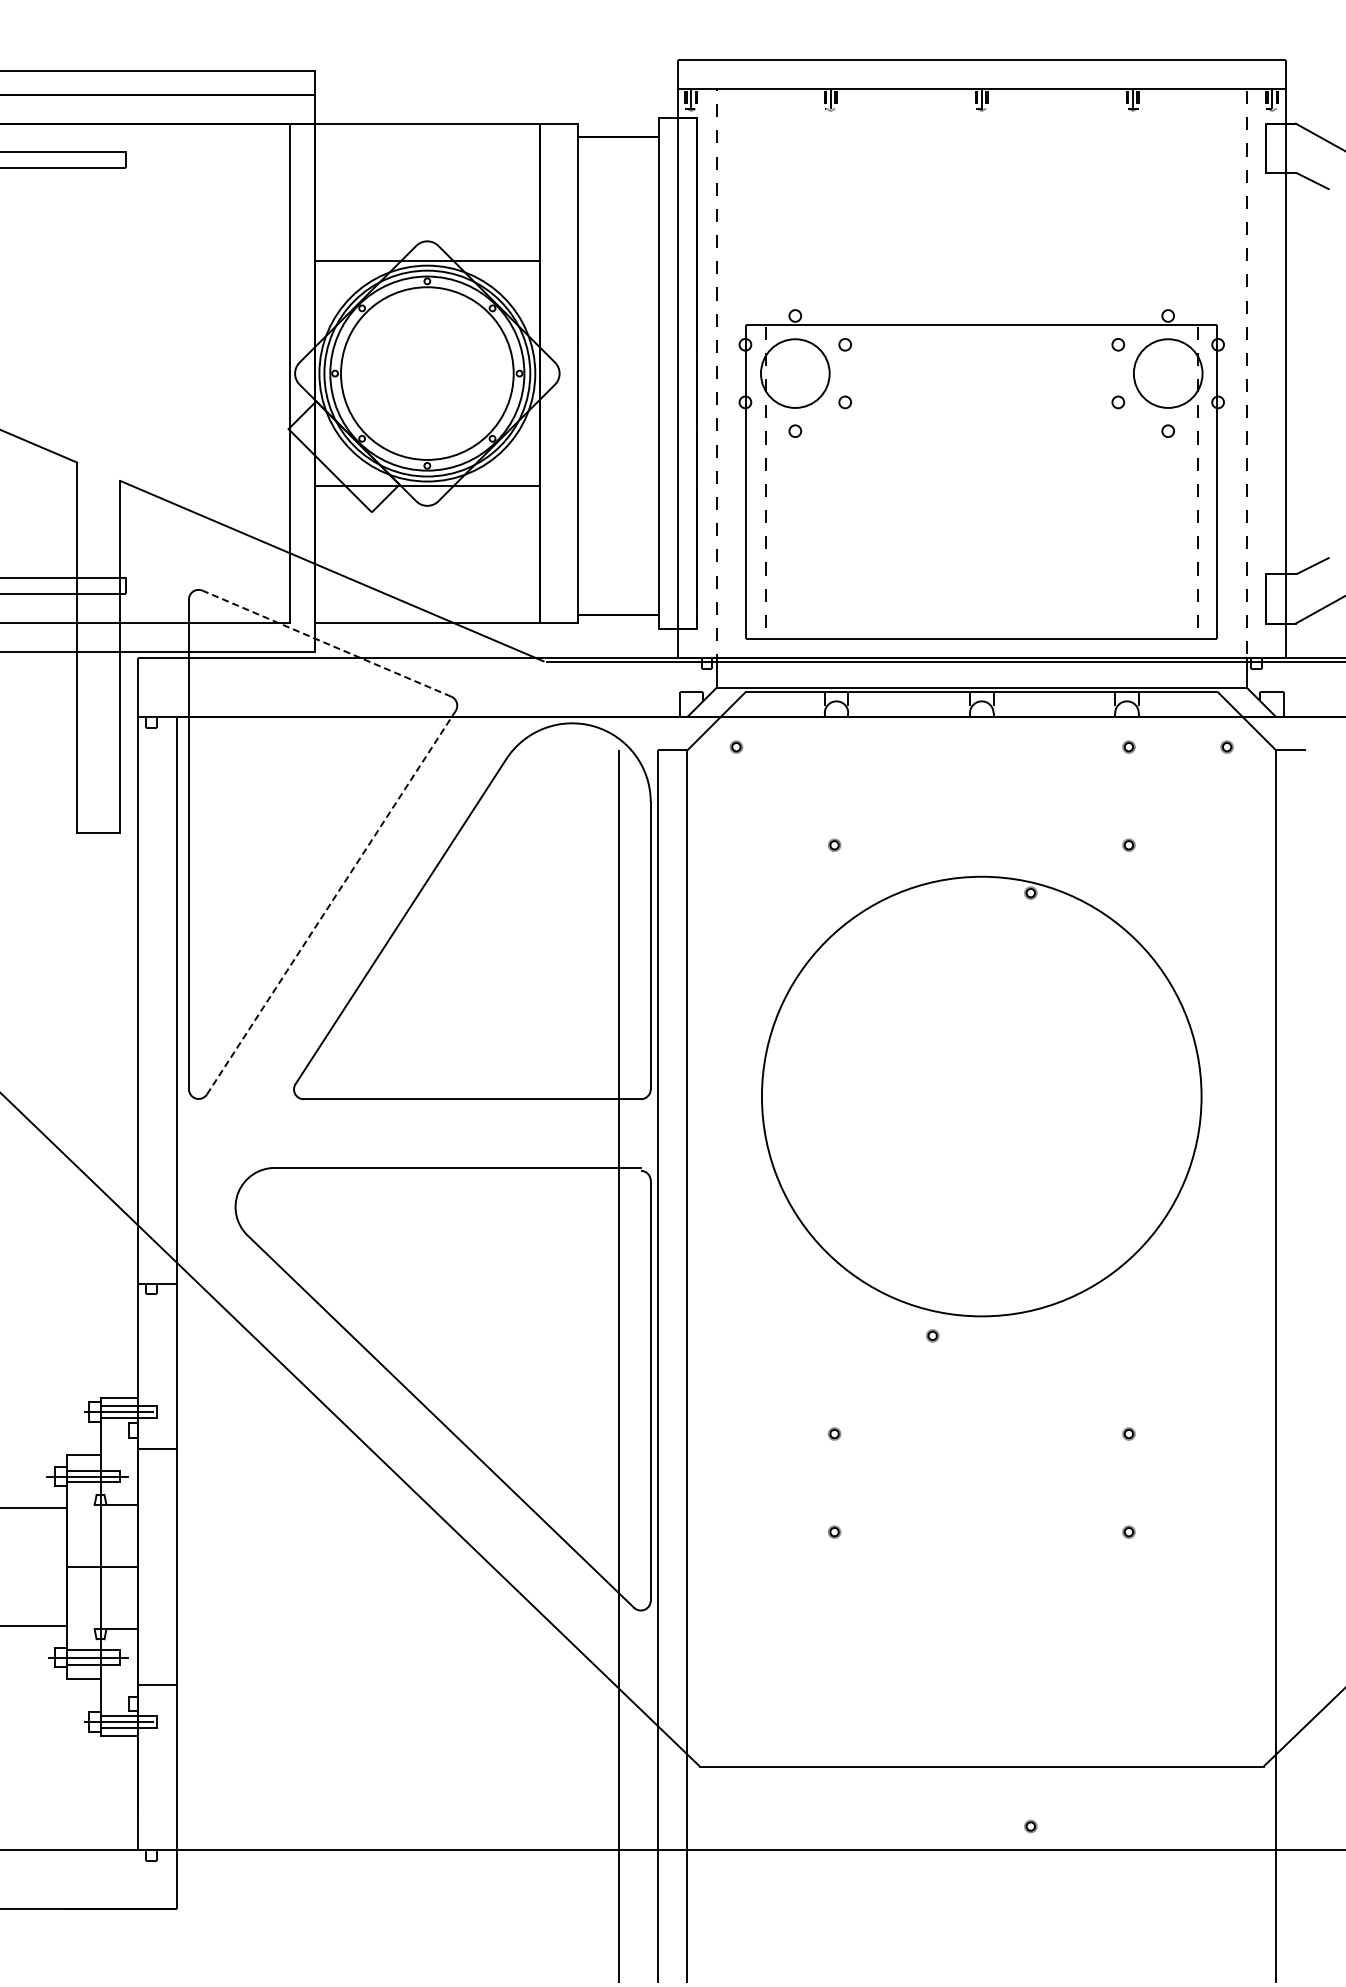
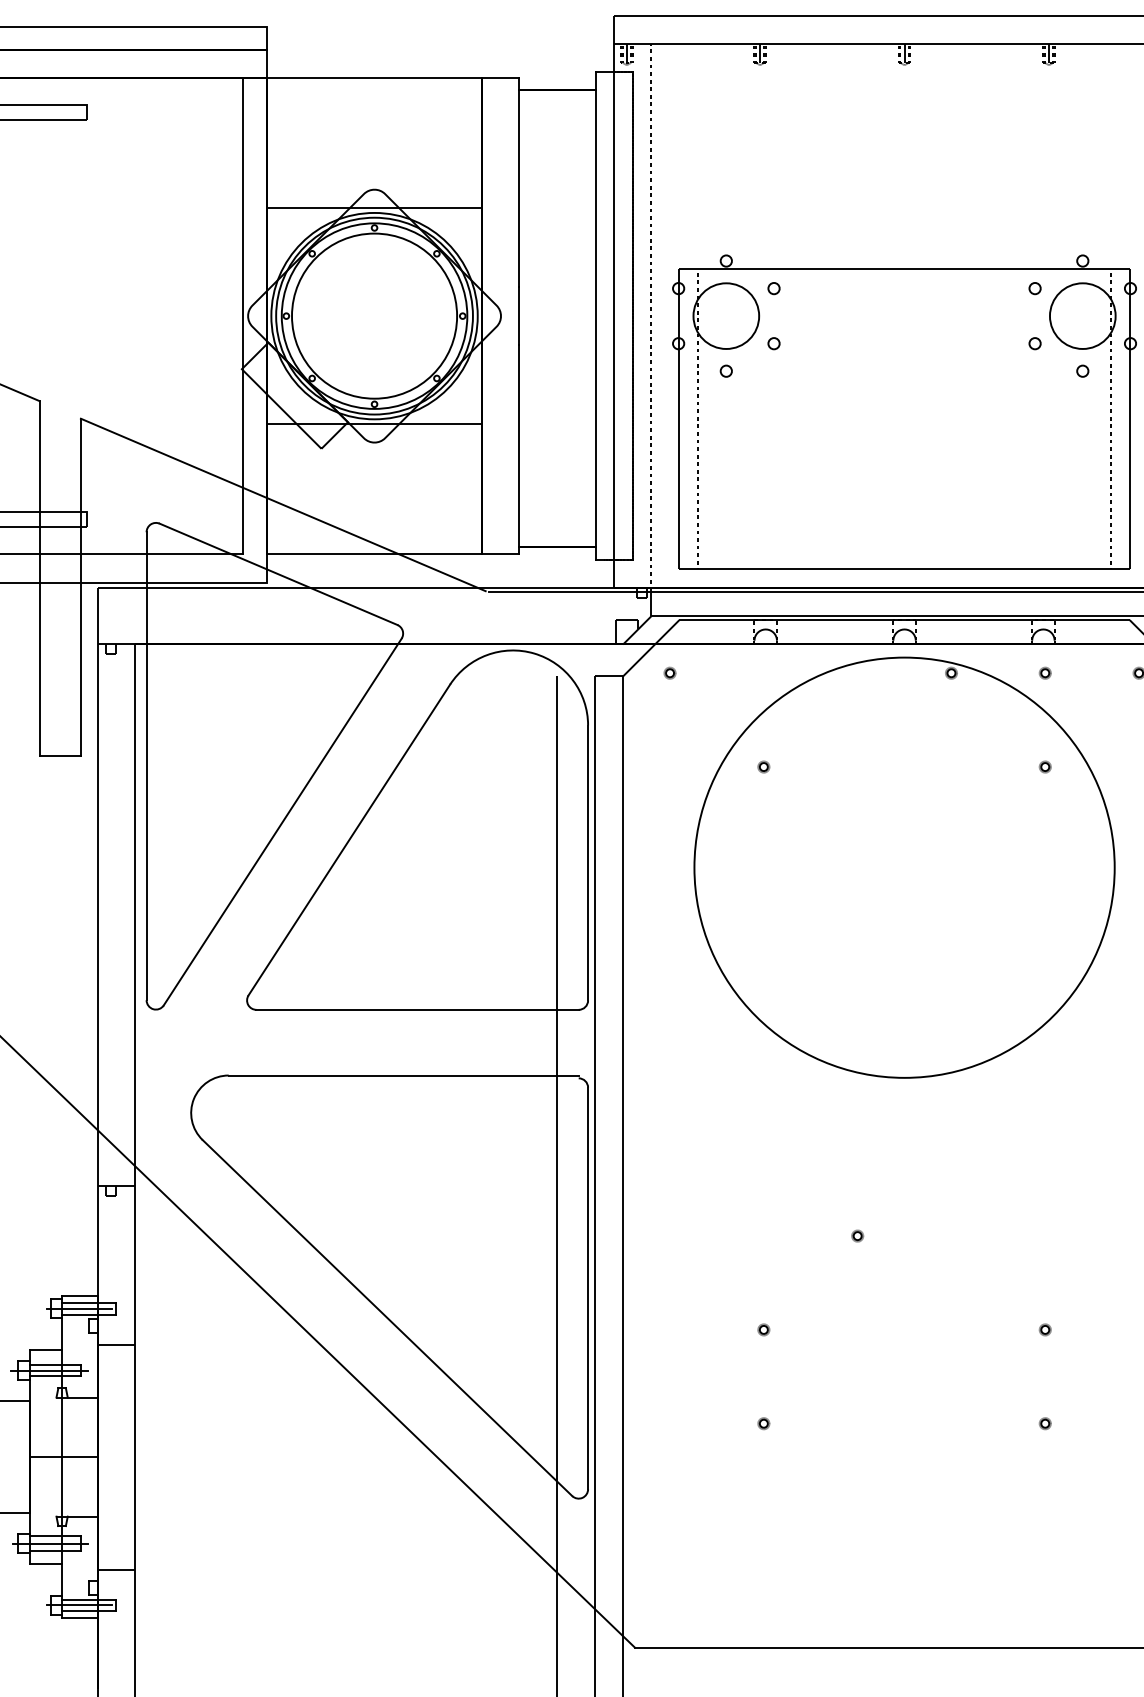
line: (326, 643) -> (278, 574), dashed -> solid
line: (331, 902) -> (282, 821), dashed -> solid
part: (981, 1096) -> (904, 867), moved

